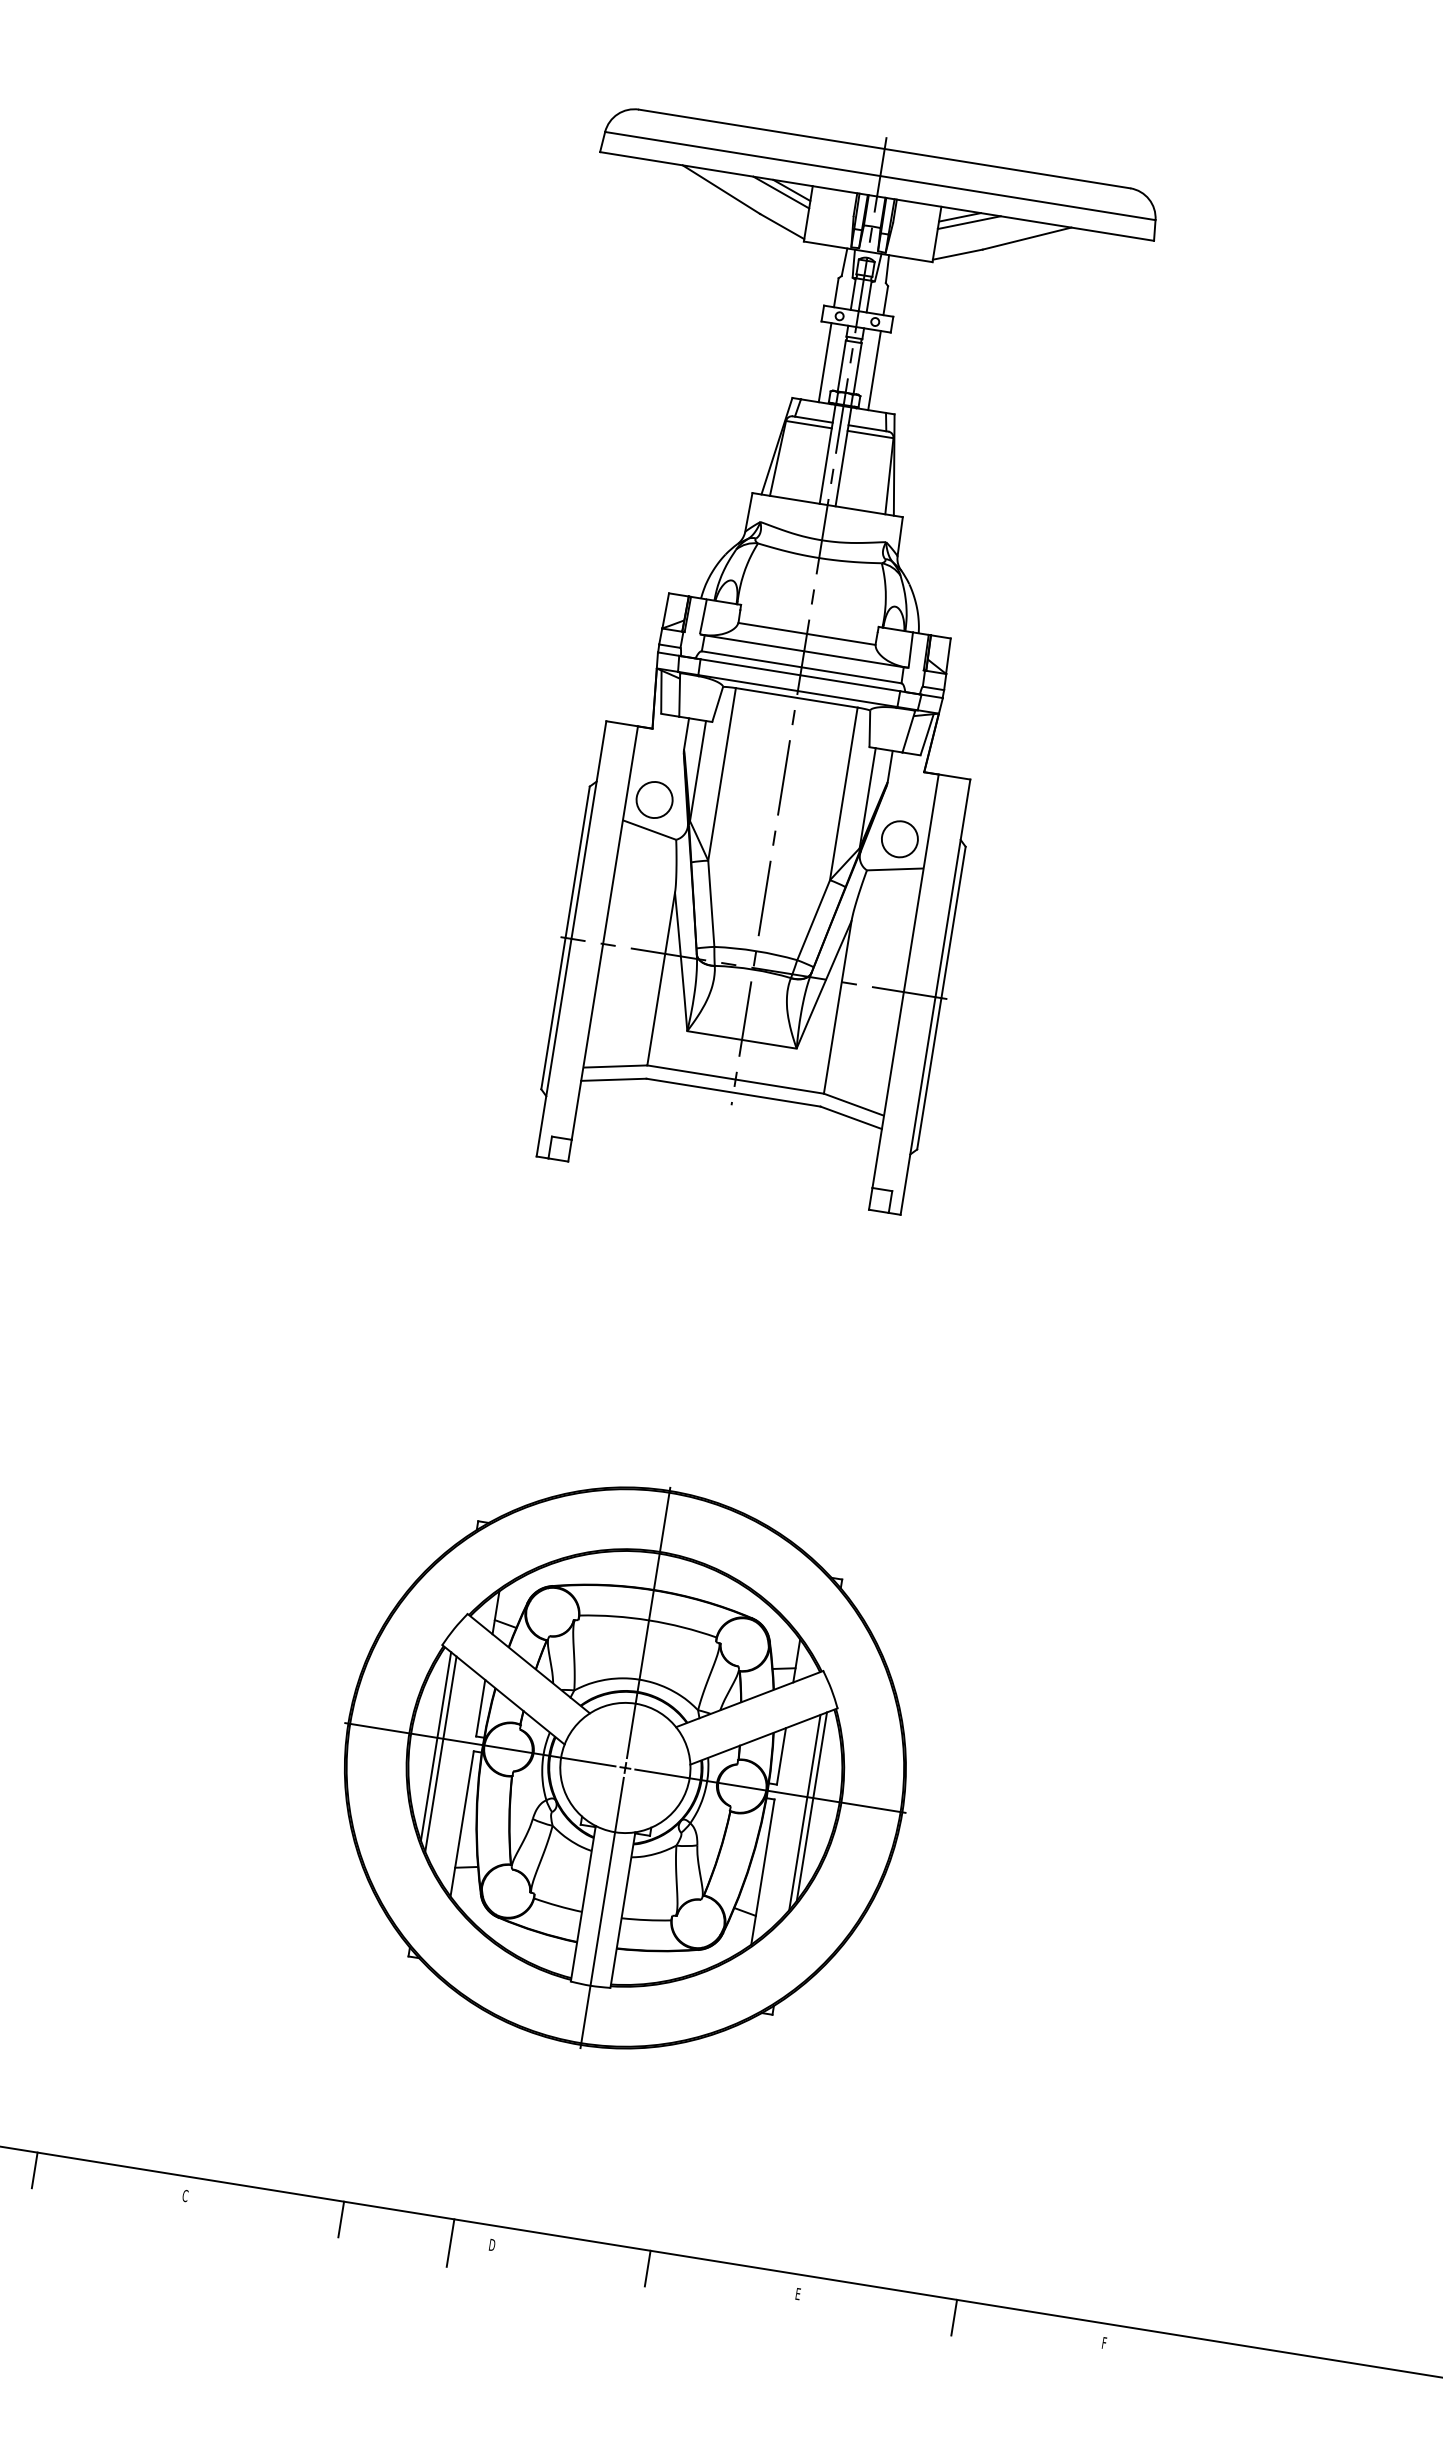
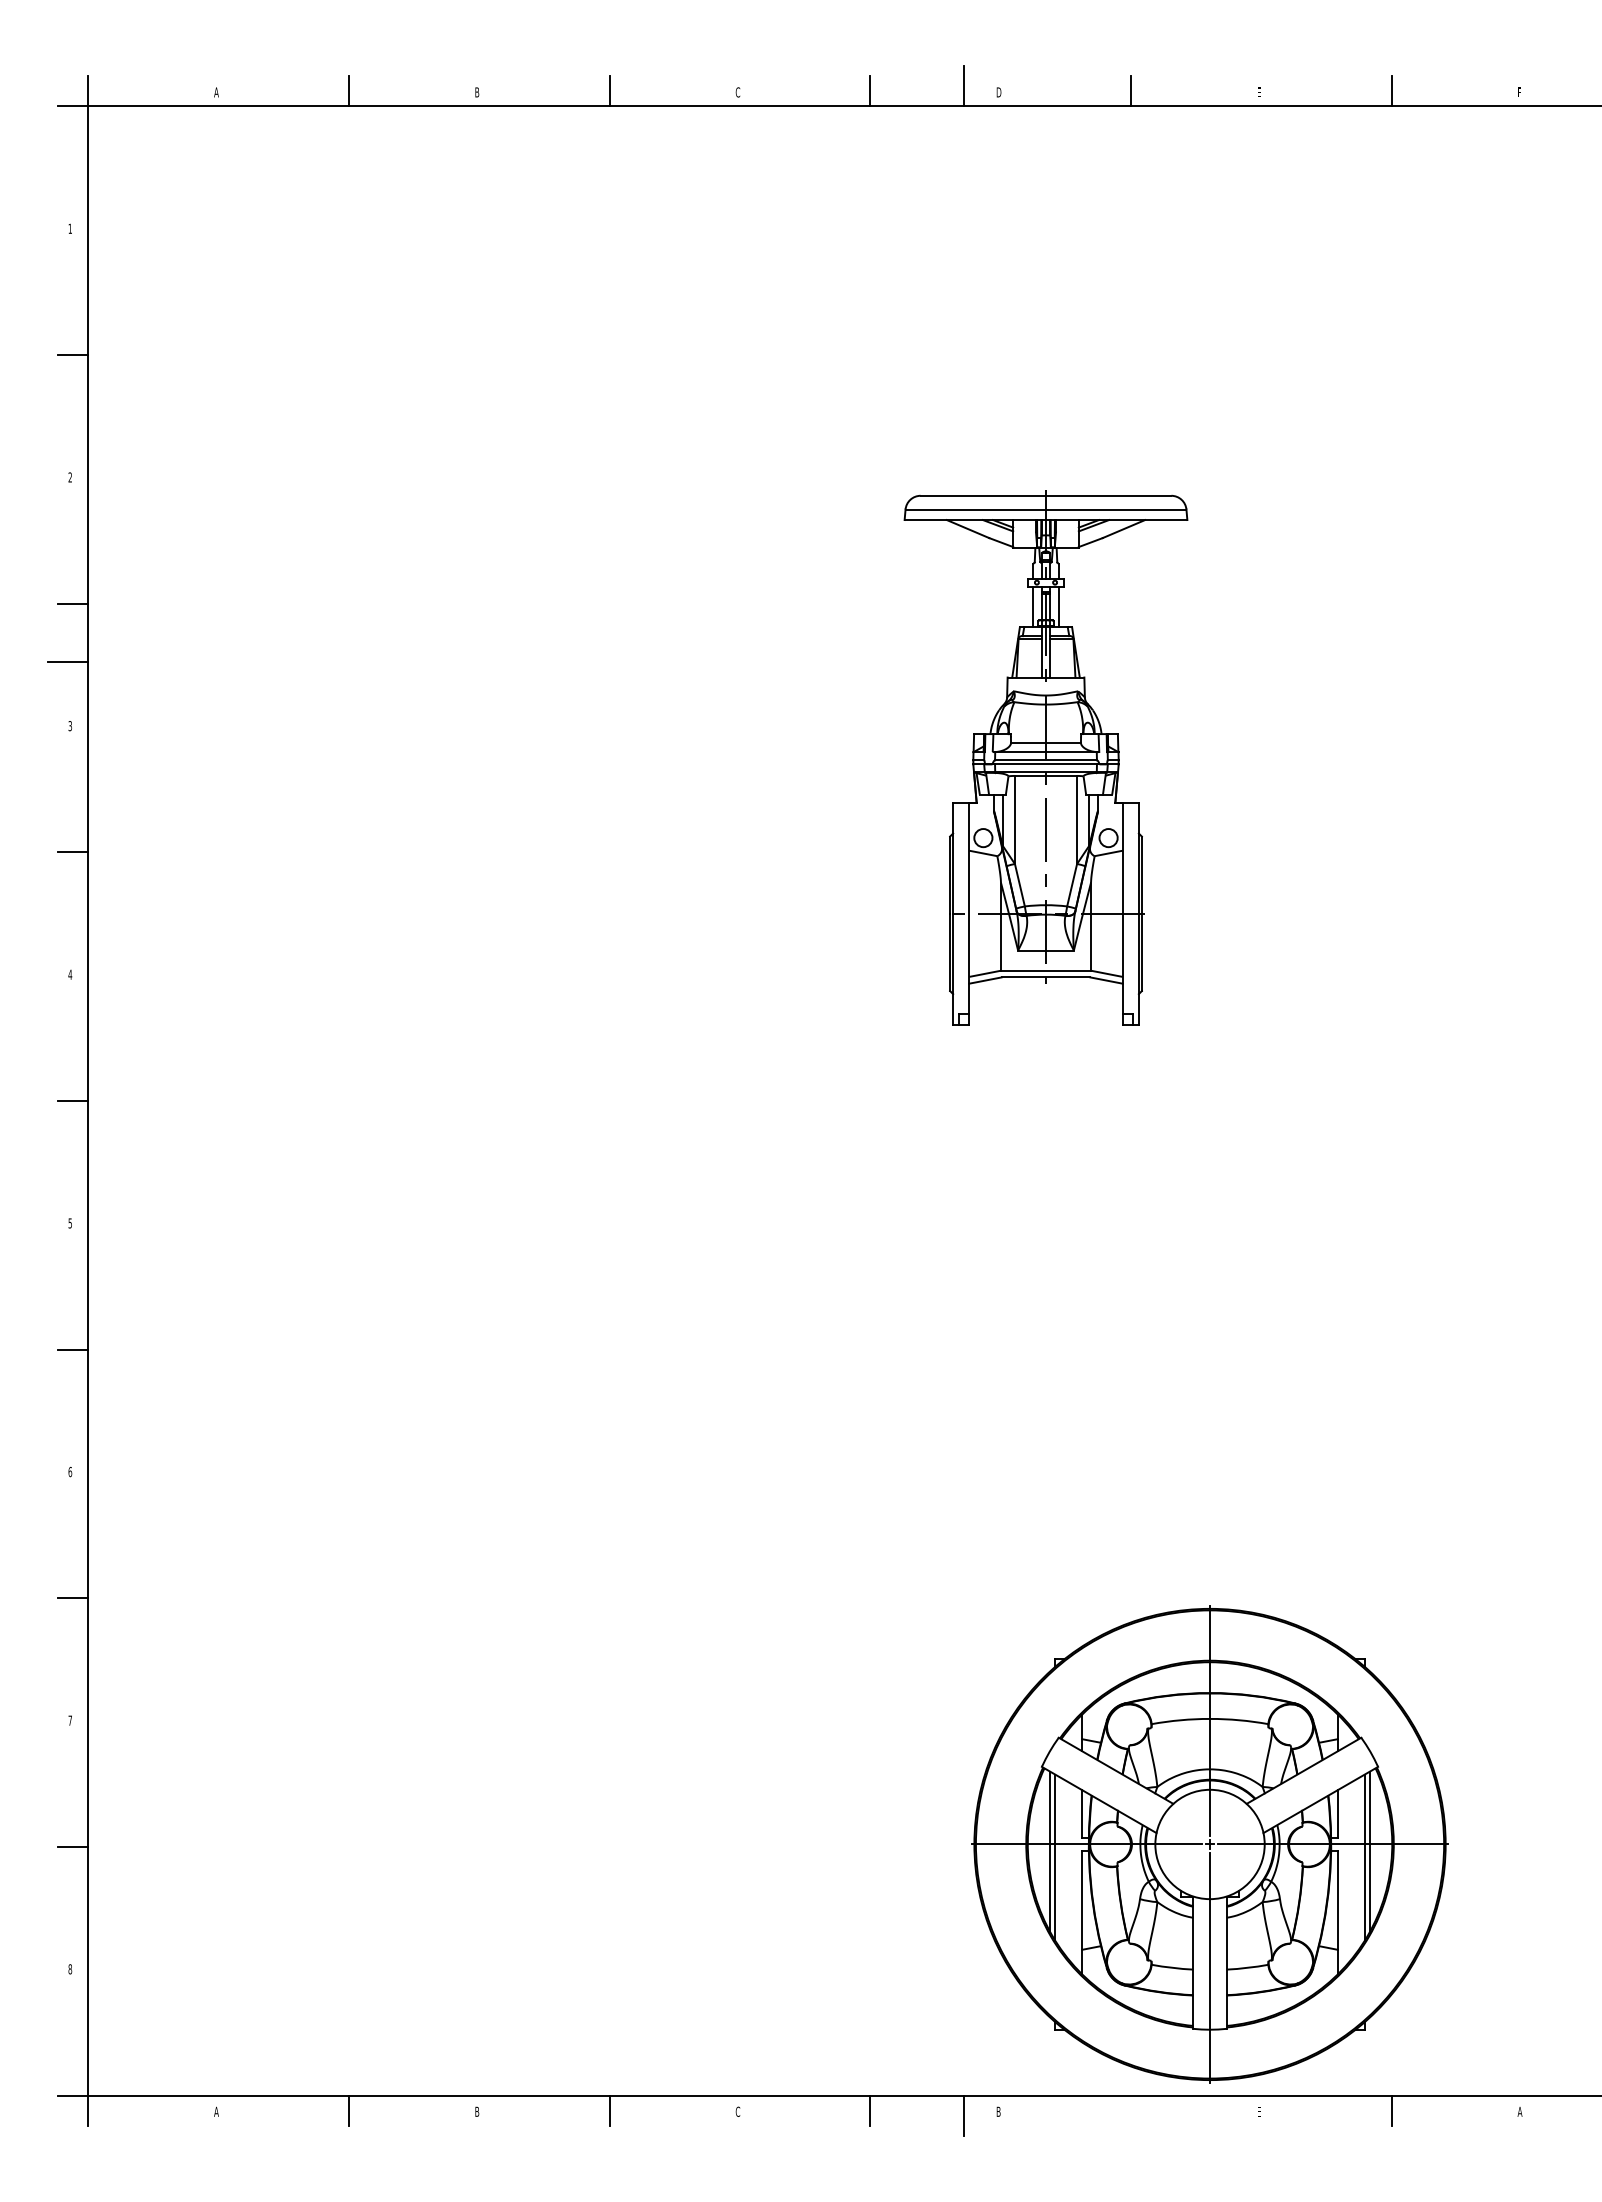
part: (801, 661) -> (1045, 757), size x0.6
part: (624, 1767) -> (1209, 1844), moved
text: (492, 2244) -> (999, 2111), D -> B
line: (648, 2268) -> (1131, 2110), removed
text: (1104, 2342) -> (1519, 2111), F -> A

